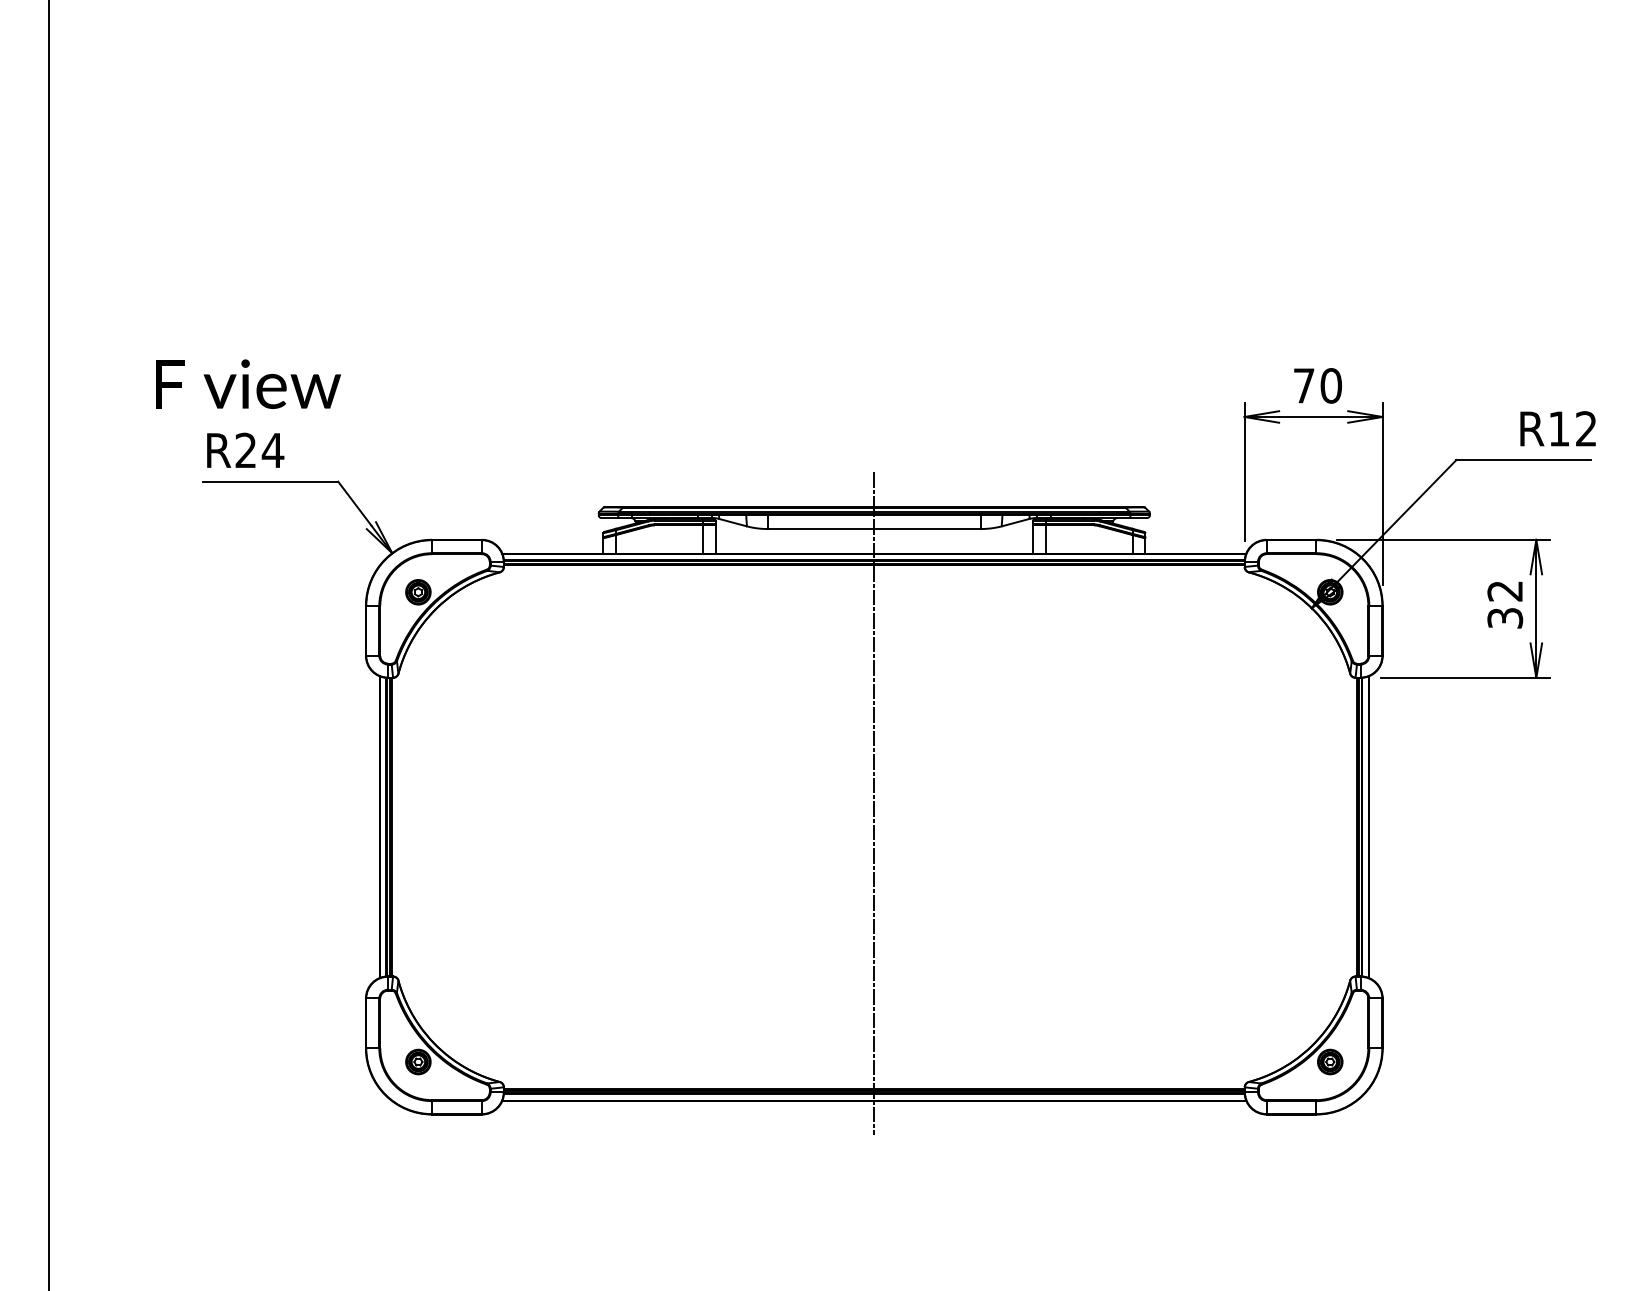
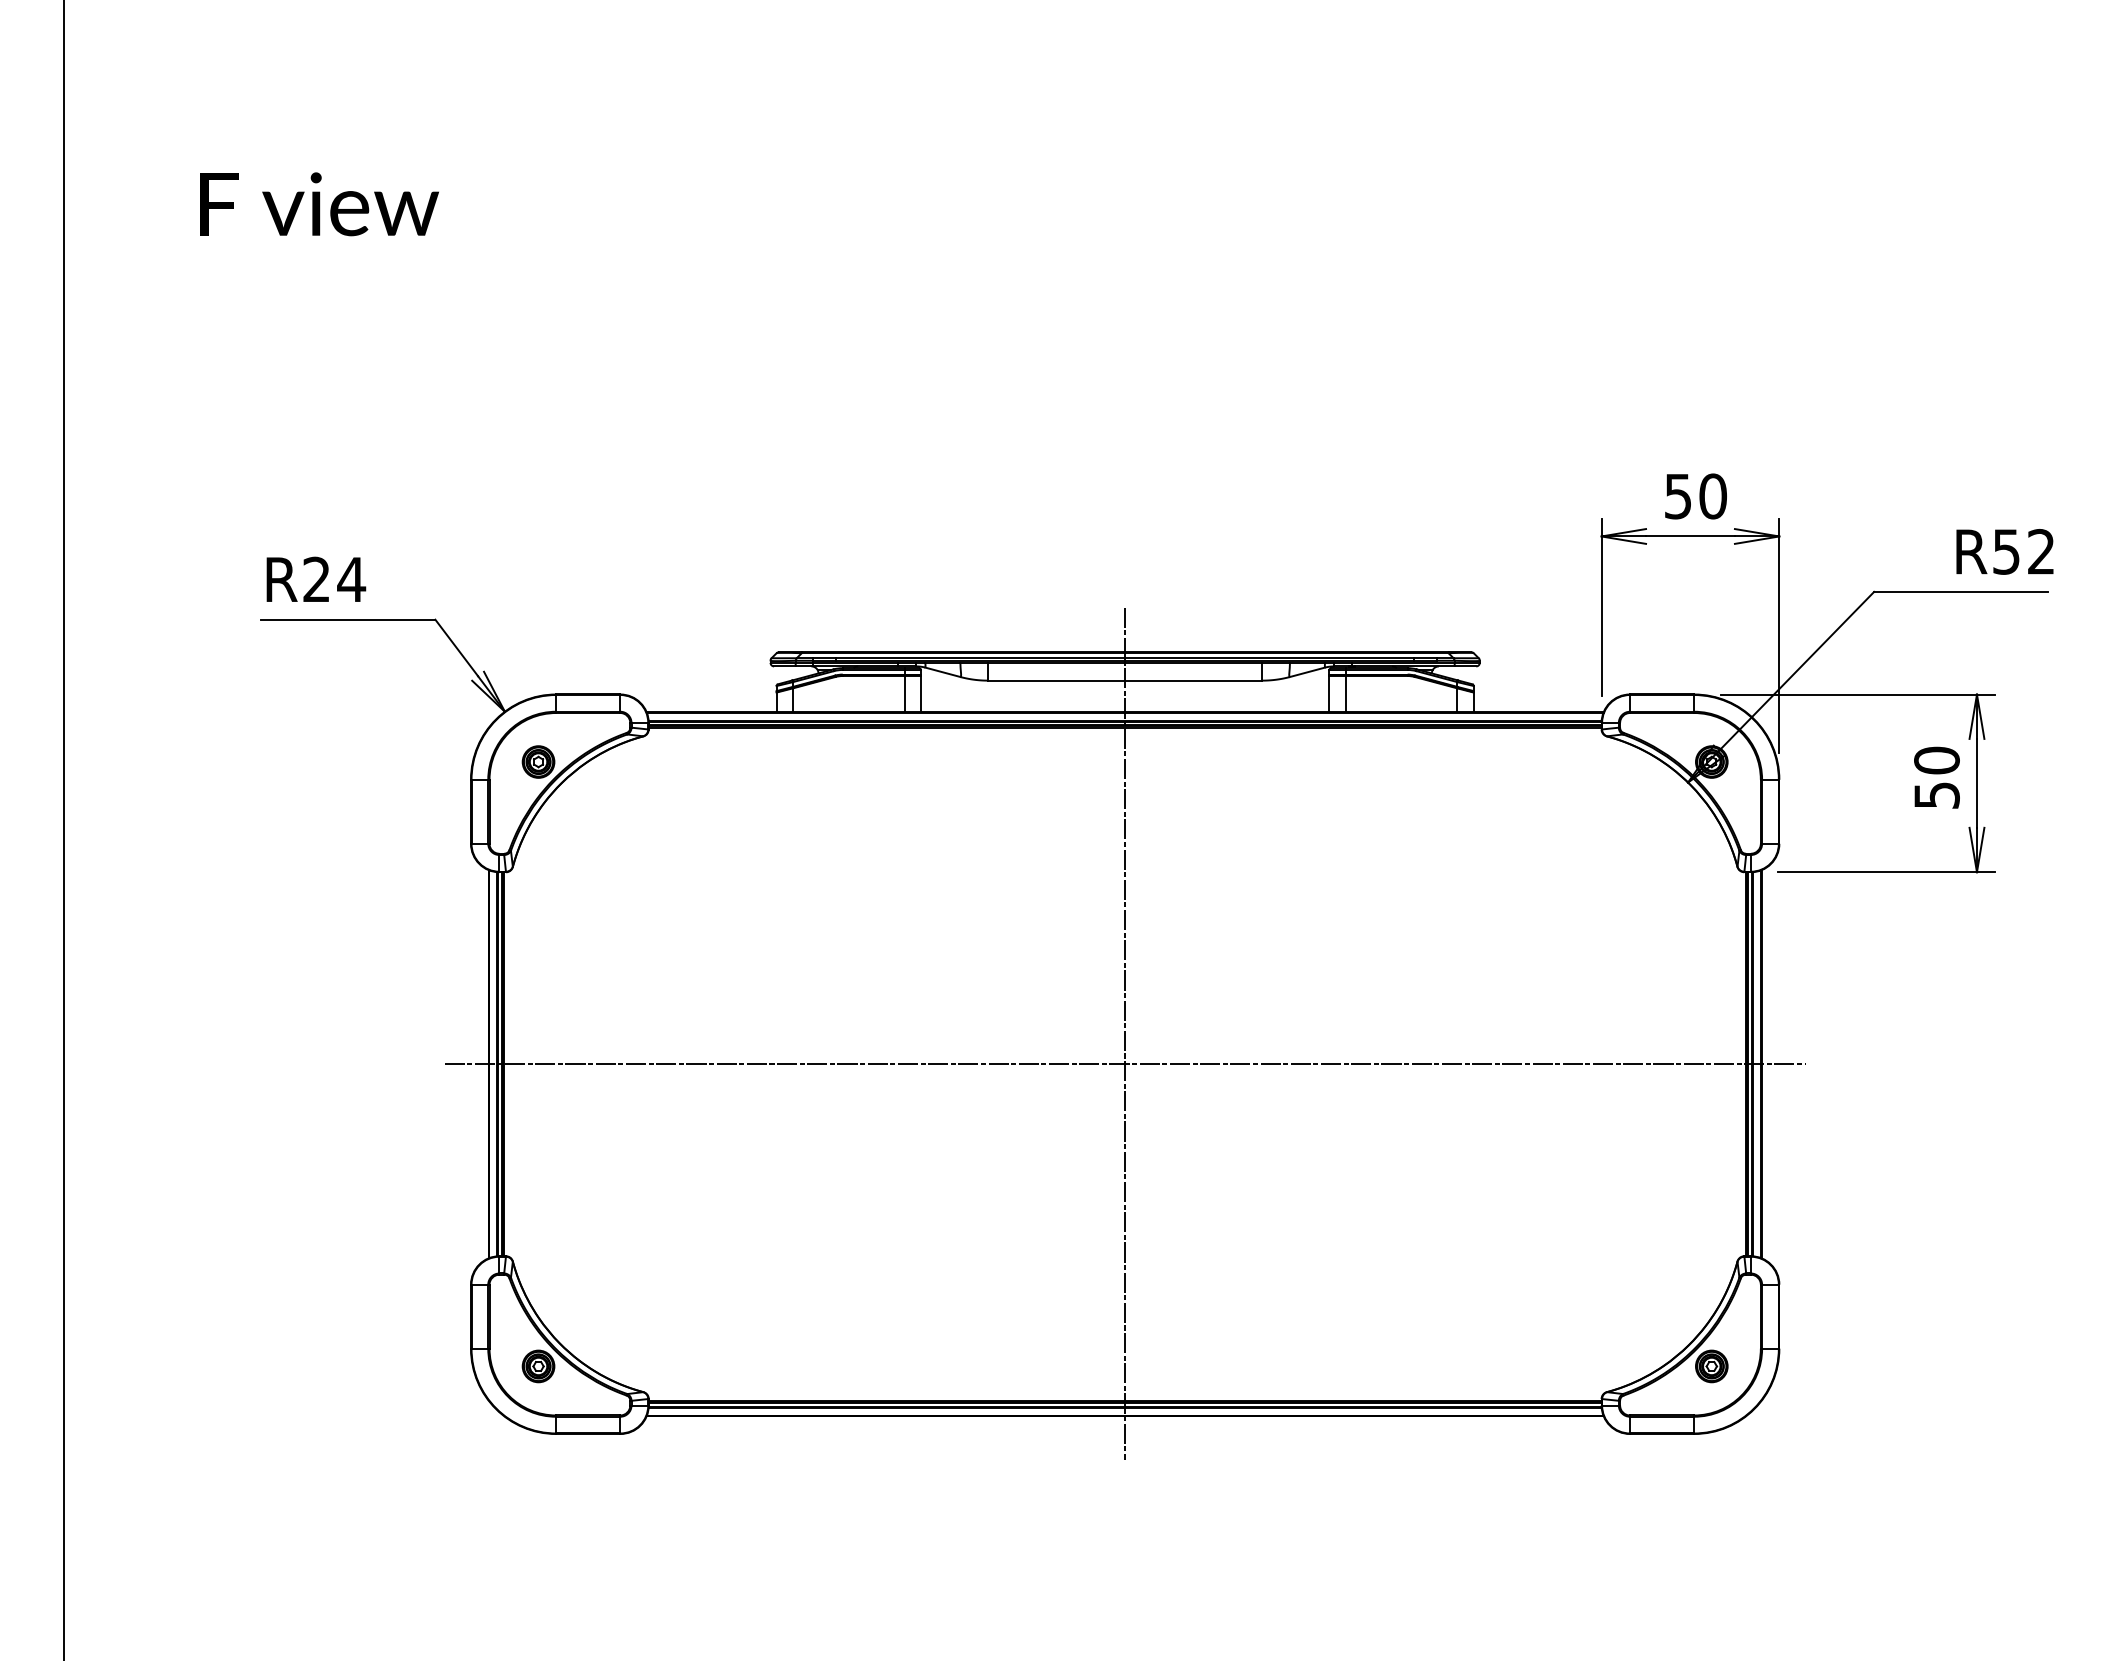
text: (248, 384) -> (319, 204), moved
text: (1304, 385) -> (1678, 496), 70 -> 50
text: (1559, 428) -> (2006, 551), R12 -> R52
text: (1504, 604) -> (1936, 777), 32 -> 50
line: (873, 827) -> (1124, 1064), added

